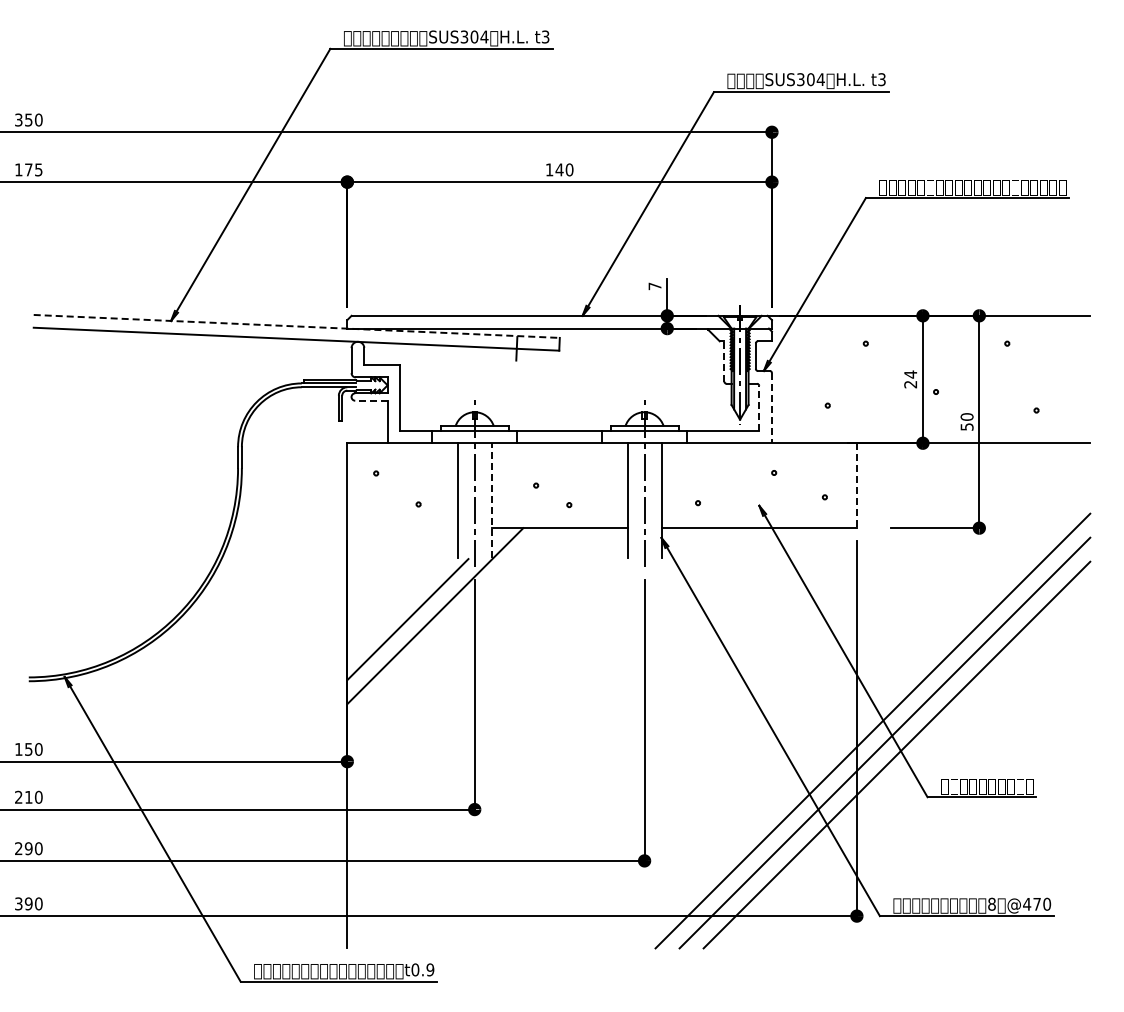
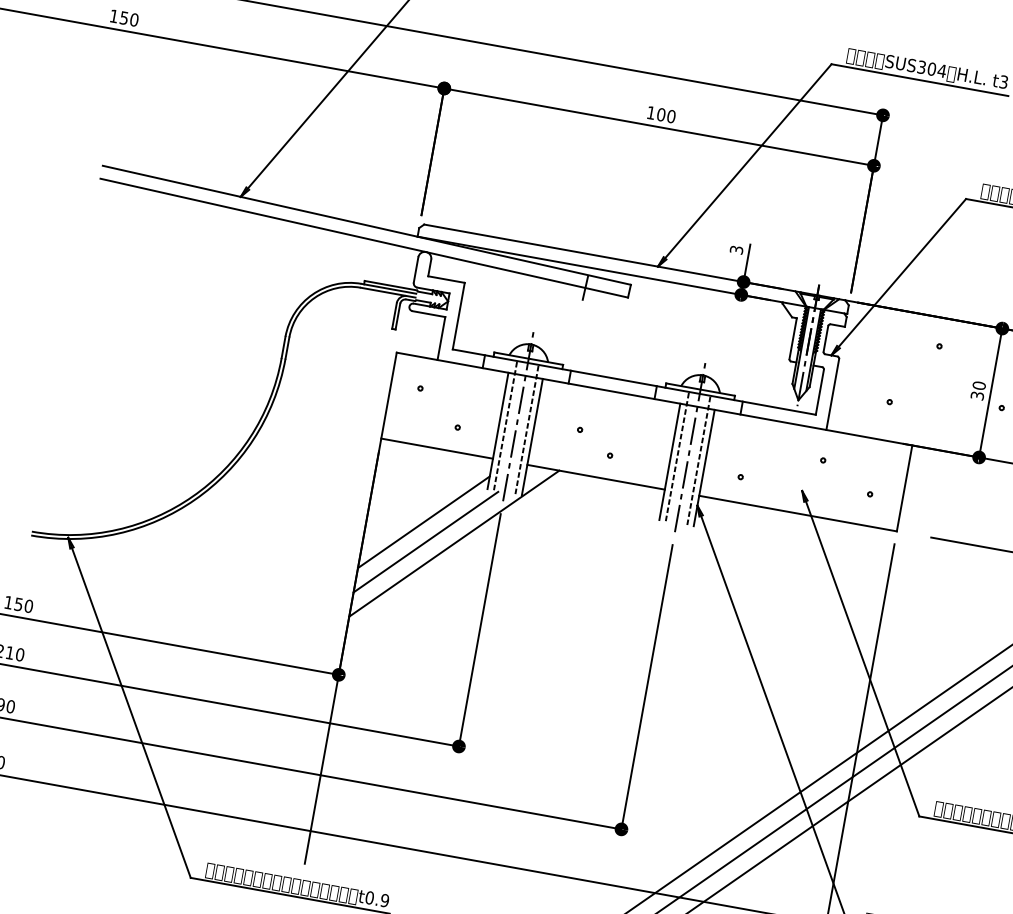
text: (33, 169) -> (129, 18), 175 -> 150
text: (559, 169) -> (661, 114), 140 -> 100
text: (654, 286) -> (736, 250), 7 -> 3
line: (297, 326) -> (367, 225), dashed -> solid
line: (724, 361) -> (793, 338), dashed -> solid
text: (910, 379) -> (978, 390), 24 -> 30
line: (370, 400) -> (427, 313), dashed -> solid
line: (759, 407) -> (820, 391), dashed -> solid
line: (771, 408) -> (832, 394), dashed -> solid
line: (856, 486) -> (904, 489), dashed -> solid
line: (464, 494) -> (505, 425), added
line: (485, 494) -> (527, 429), added
line: (633, 494) -> (676, 456), added
line: (655, 494) -> (699, 460), added
line: (491, 500) -> (532, 436), dashed -> solid
line: (402, 528) -> (437, 448), added
line: (402, 600) -> (423, 521), added

